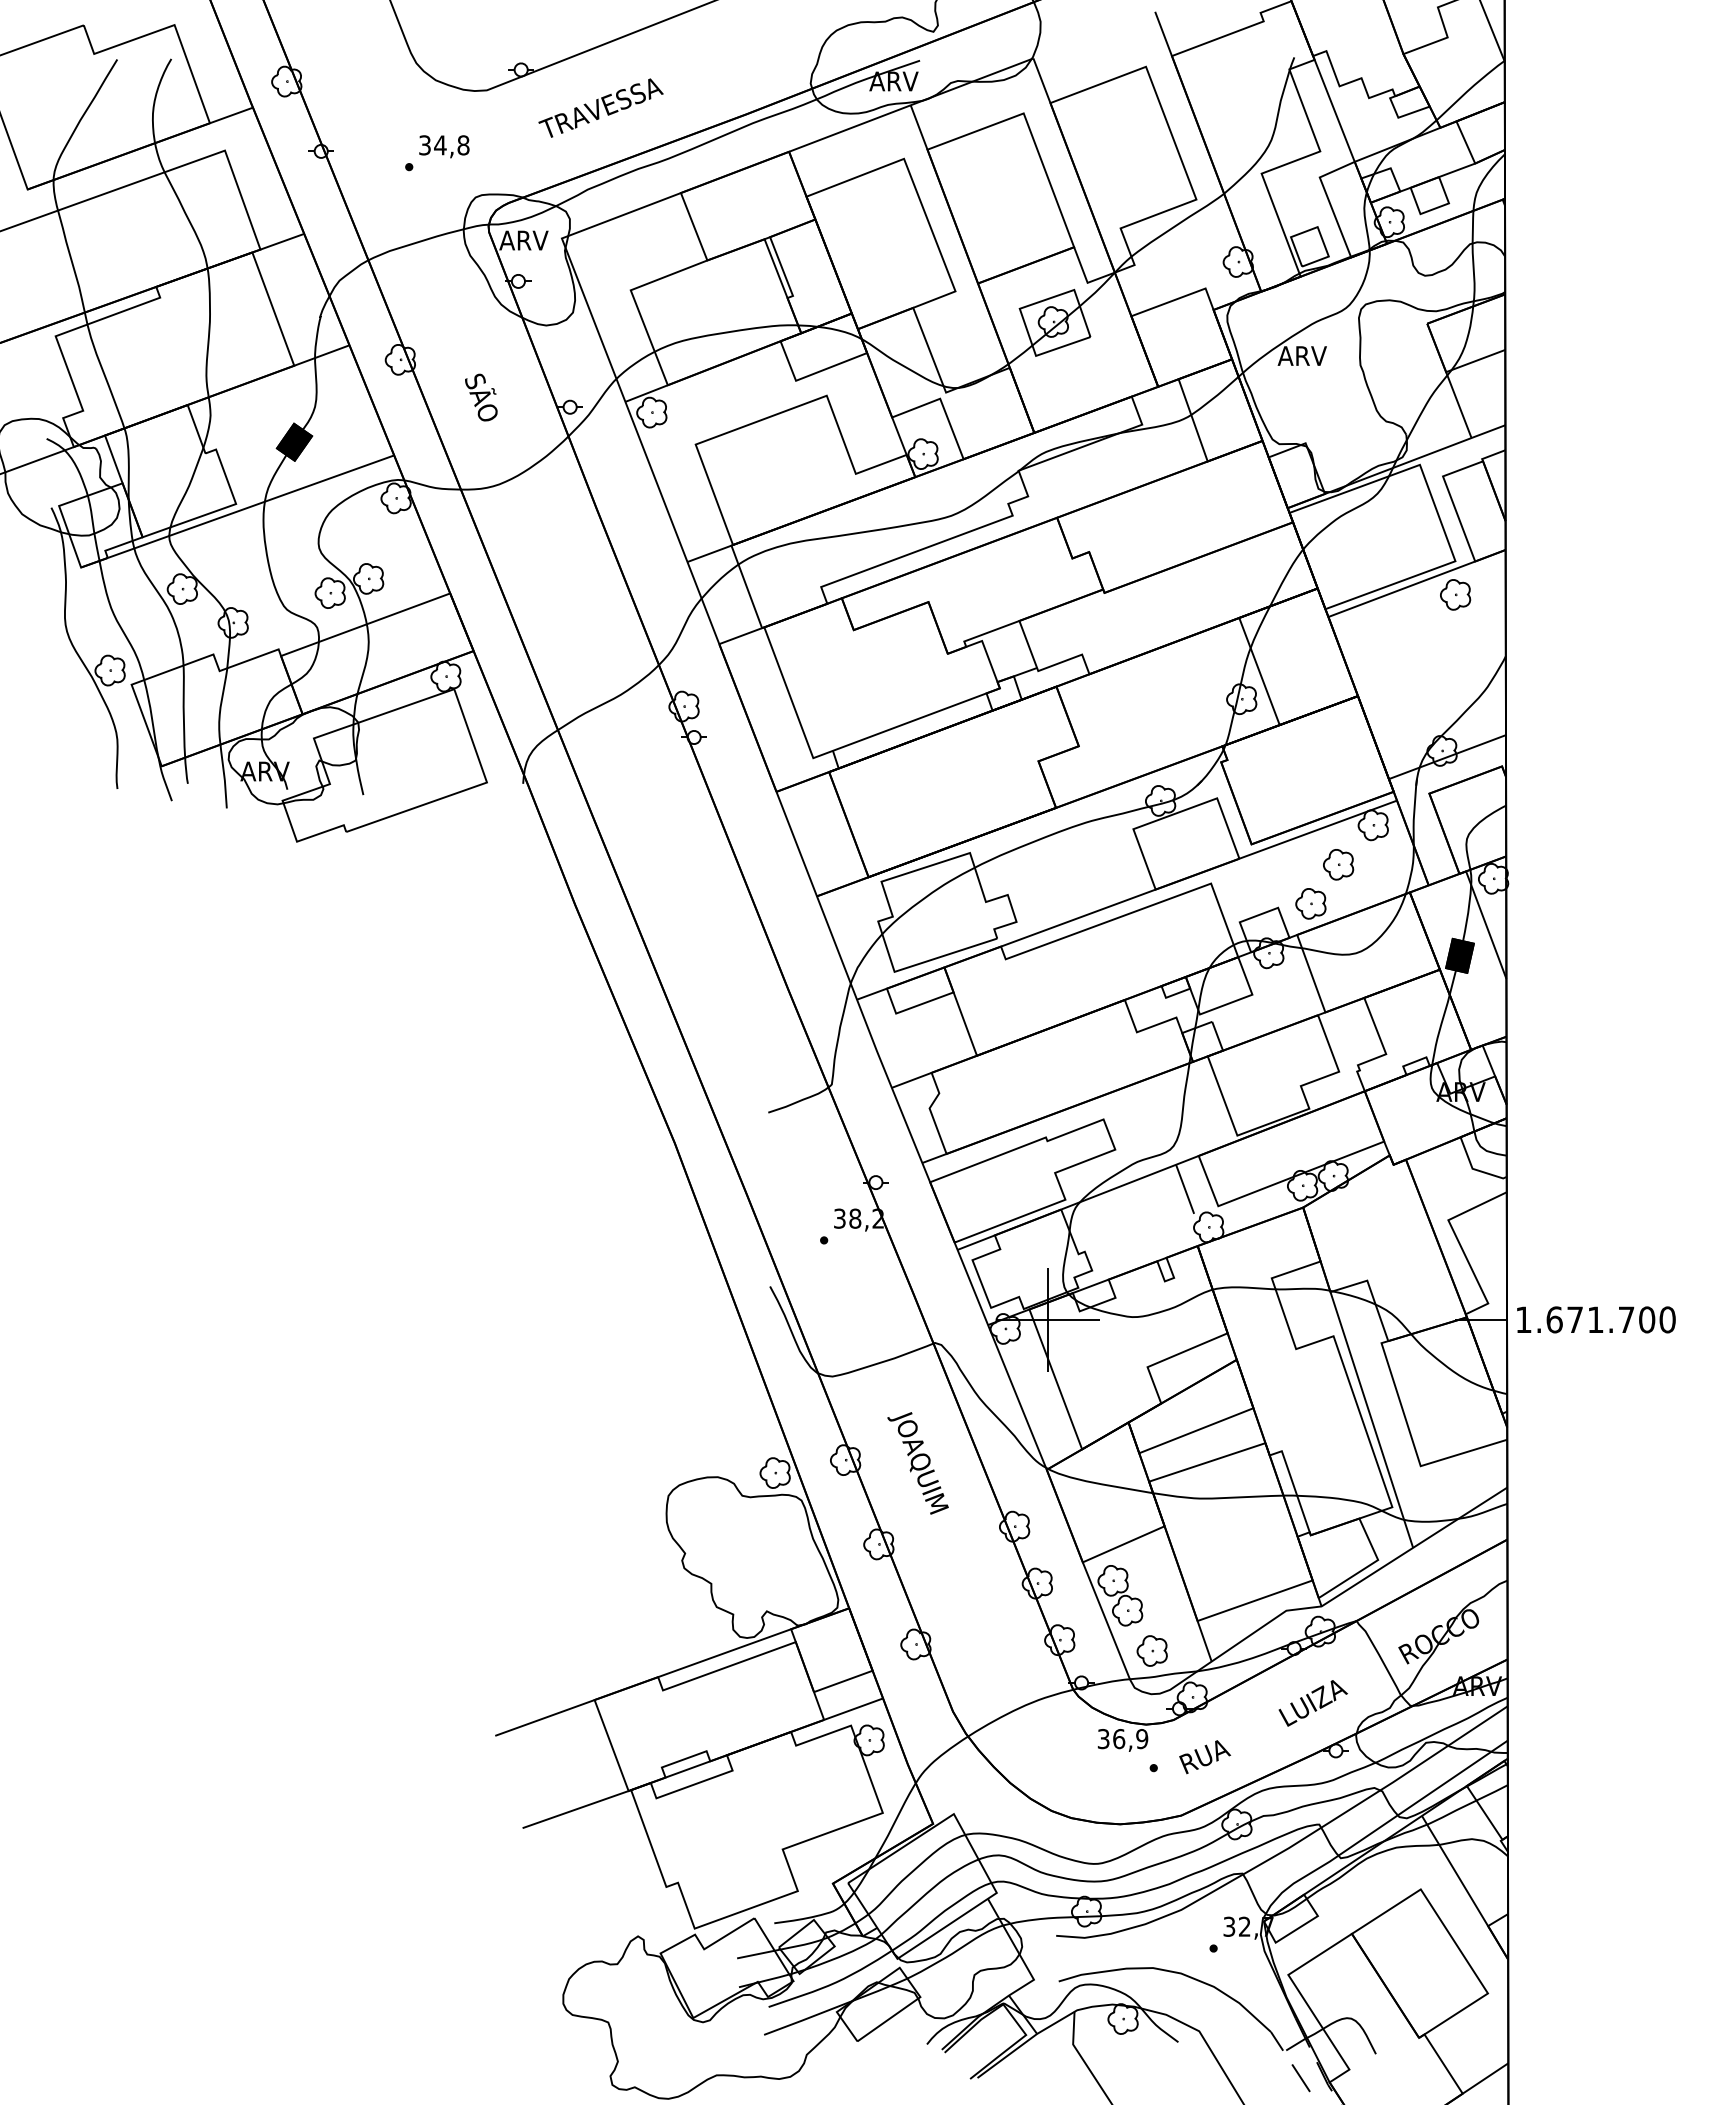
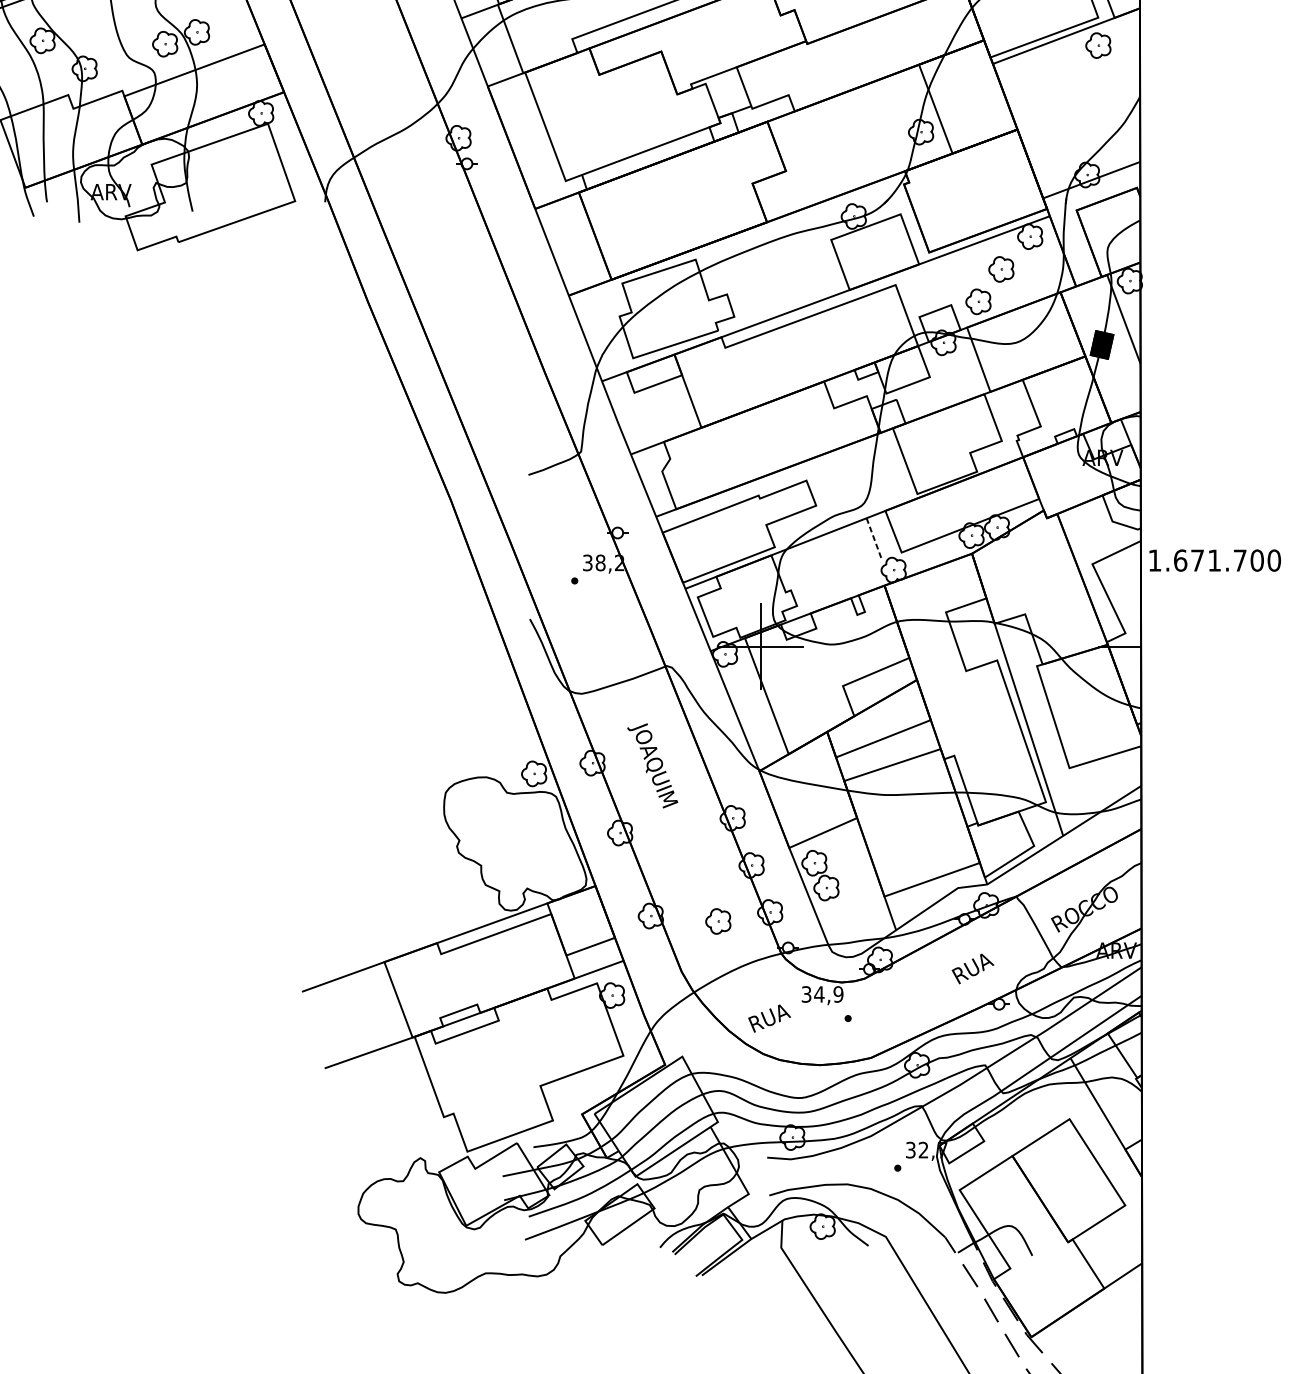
line: (1185, 1189) -> (874, 538), solid -> dashed
text: (1596, 1319) -> (1215, 560), moved
part: (1151, 1650) -> (717, 921), moved
text: (1314, 1702) -> (981, 964), LUIZA -> RUA
text: (1118, 1739) -> (818, 994), 36,9 -> 34,9
text: (1205, 1757) -> (769, 1018), moved

